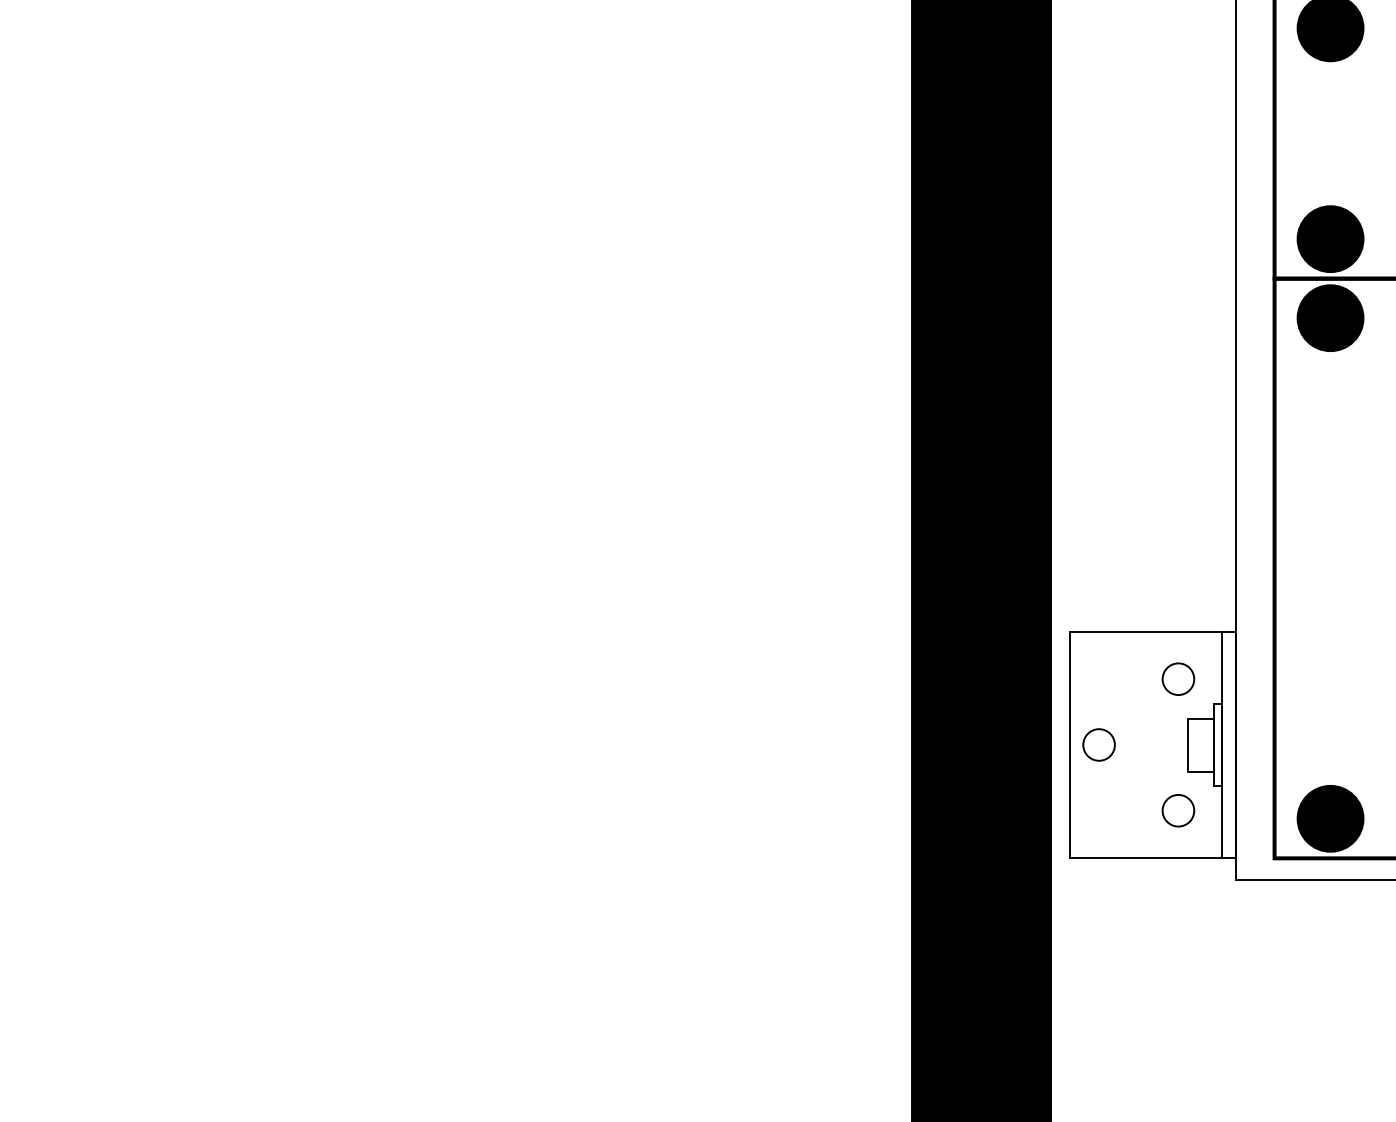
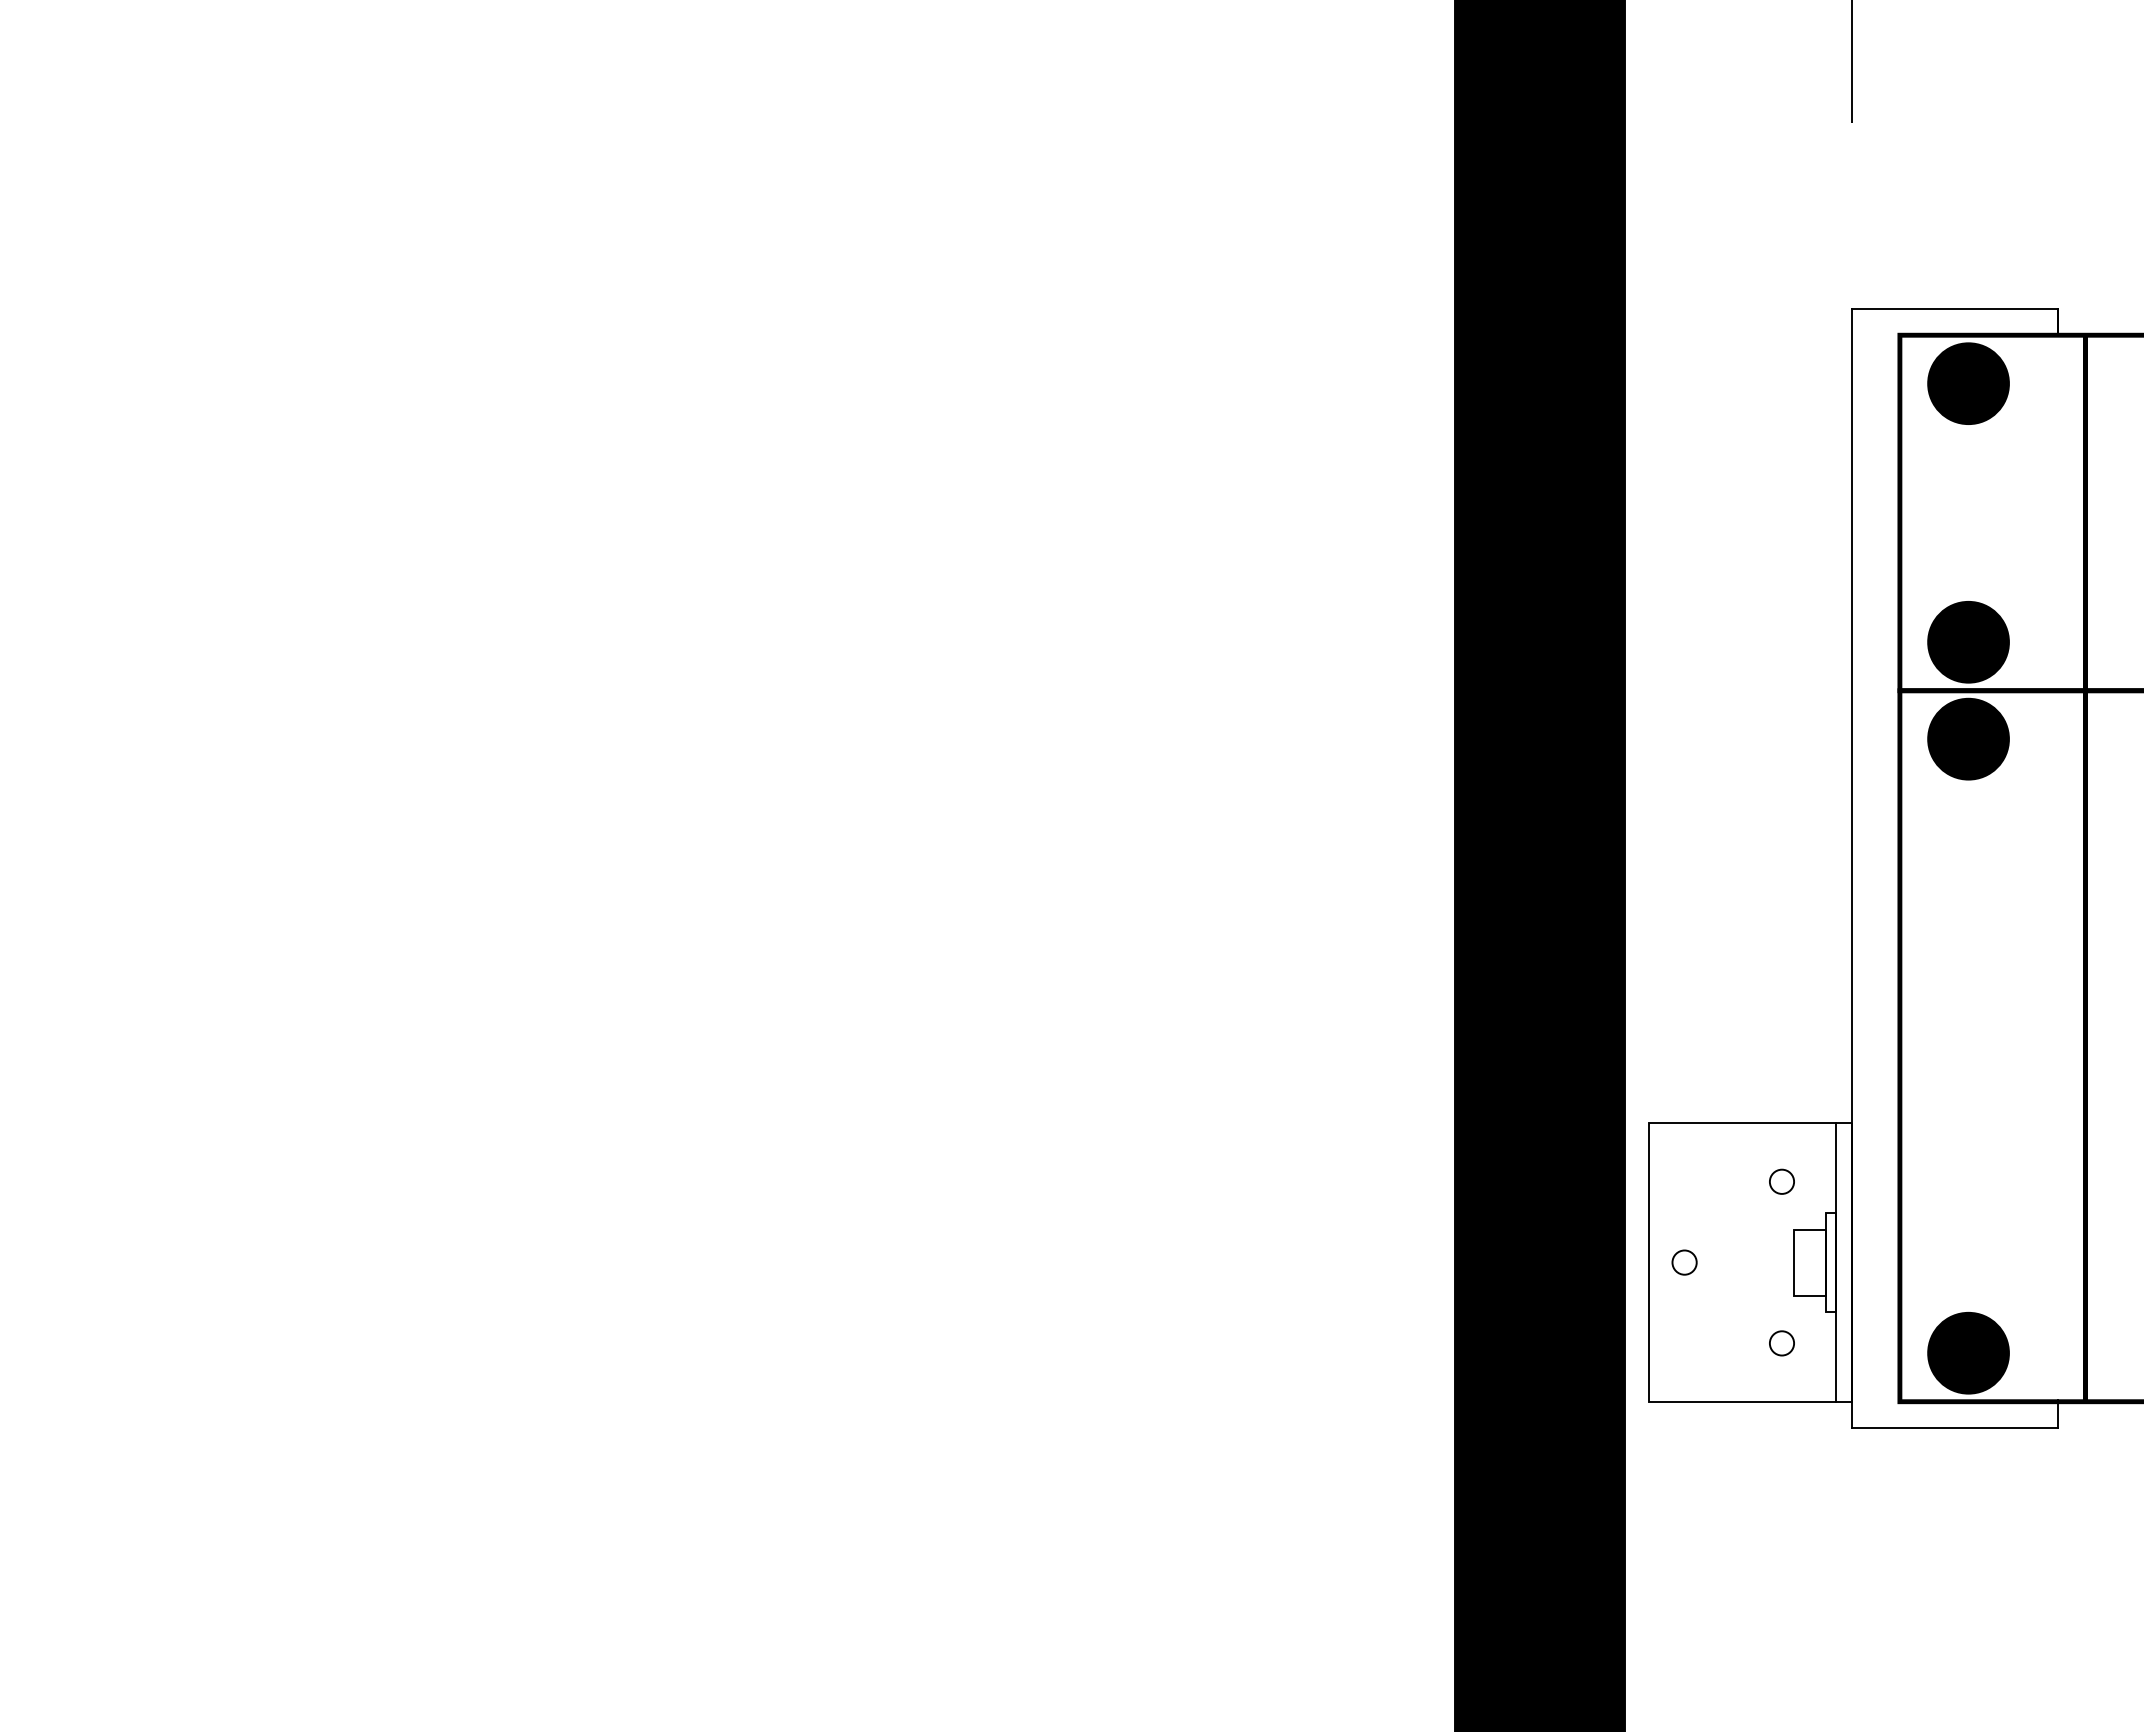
circle: (1178, 678) -> (1781, 1181), size x0.62
circle: (1098, 744) -> (1684, 1262), size x0.62
circle: (1178, 810) -> (1781, 1343), size x0.62

